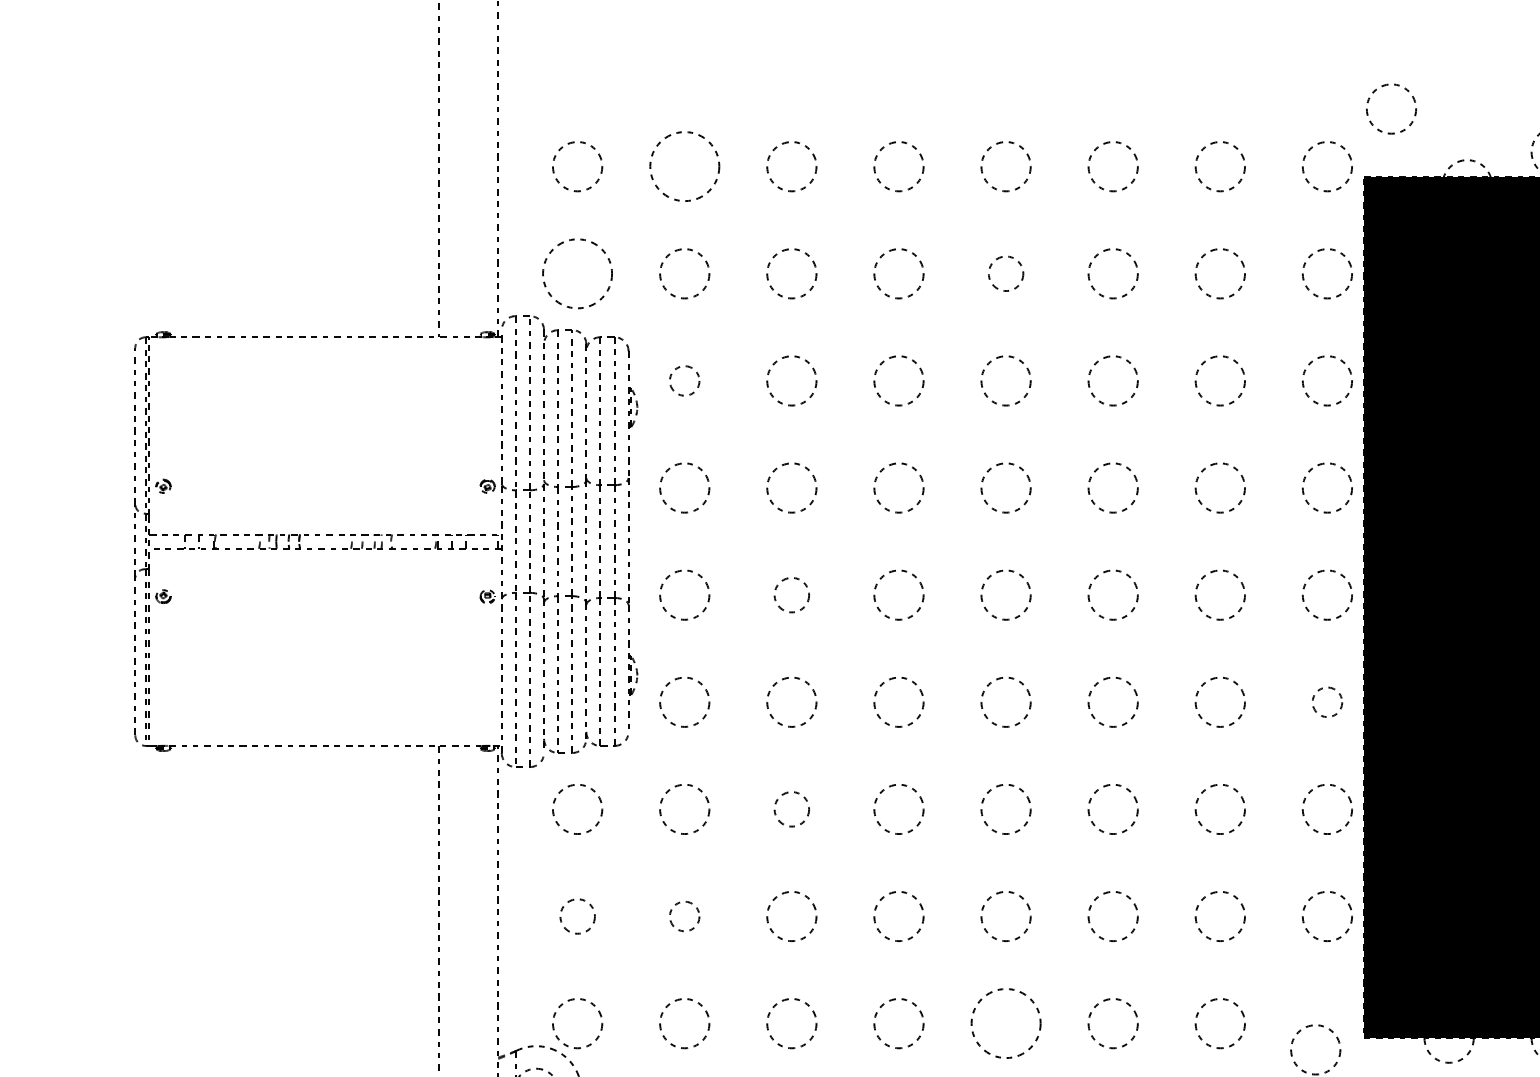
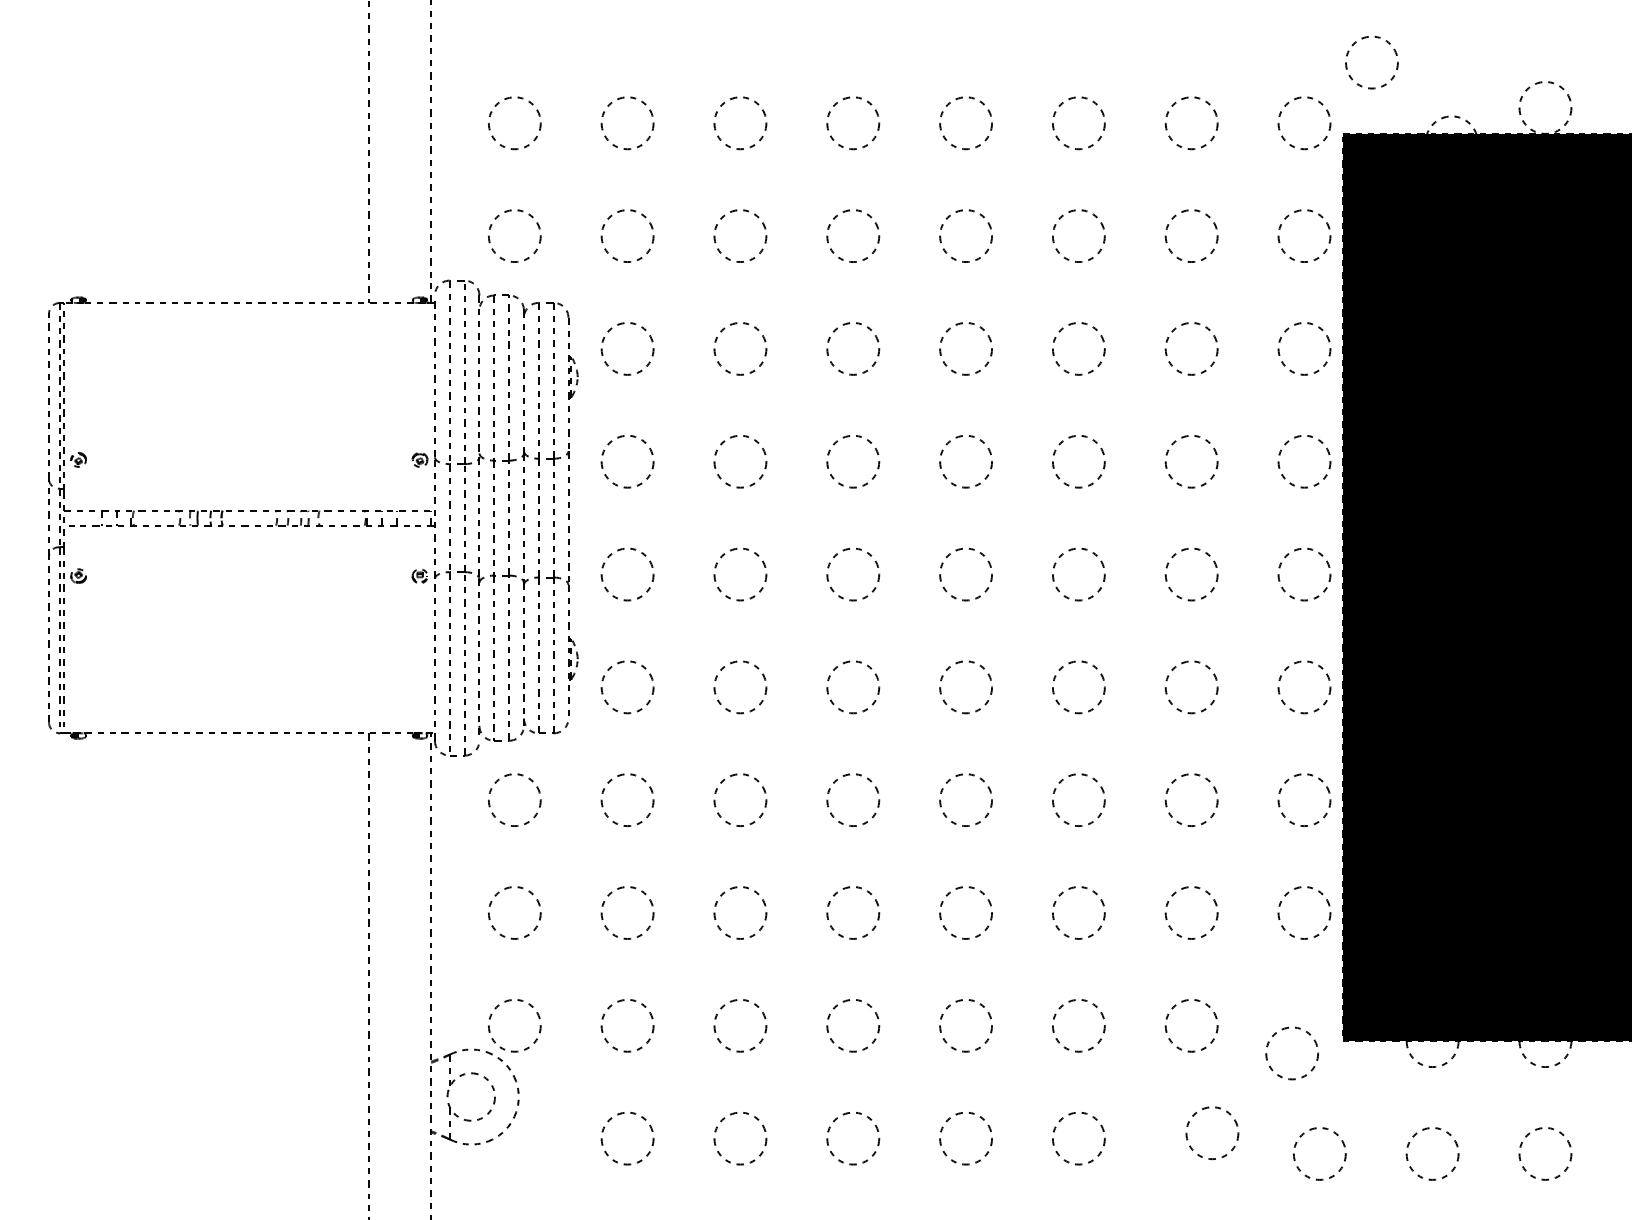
circle: (684, 166) -> (627, 123), size x0.71
circle: (577, 273) -> (514, 235), size x0.71
circle: (1005, 273) -> (965, 235), size x1.43
circle: (684, 380) -> (627, 348), size x1.67
circle: (791, 595) -> (740, 574), size x1.43
circle: (1327, 702) -> (1304, 687), size x1.67
circle: (791, 808) -> (740, 799), size x1.43
circle: (577, 916) -> (514, 912), size x1.43
circle: (684, 916) -> (627, 912), size x1.67
circle: (1005, 1023) -> (965, 1025), size x0.71

